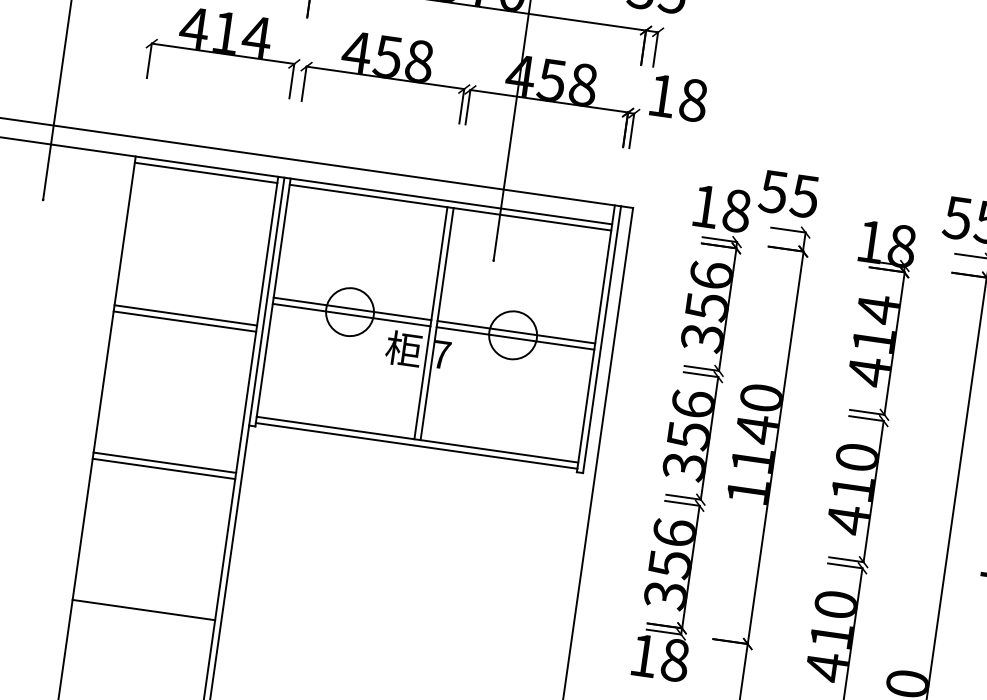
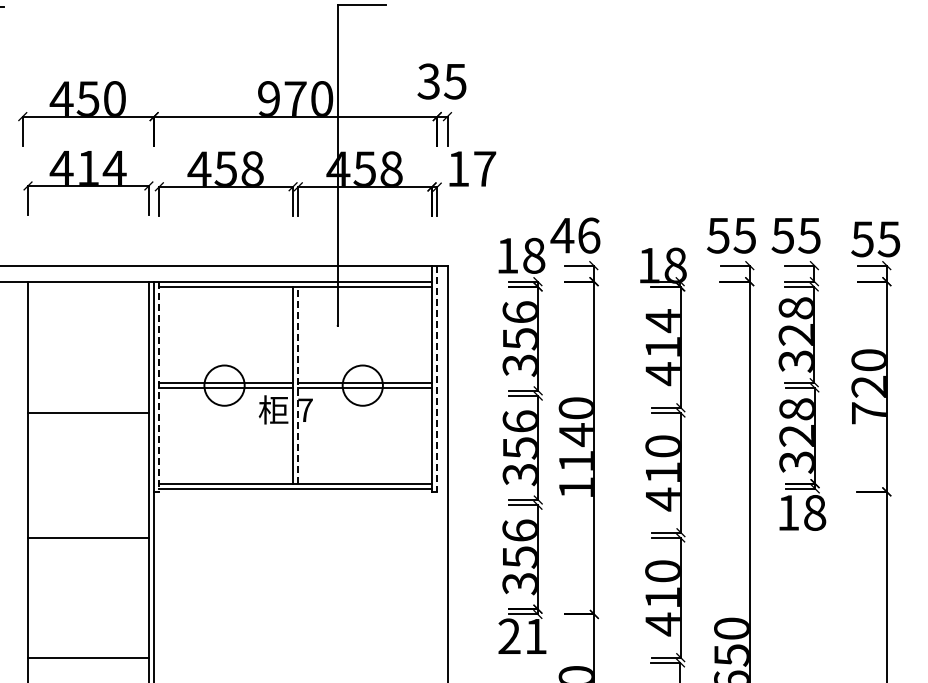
text: (694, 101) -> (485, 169), 18 -> 17
line: (206, 172) -> (88, 286), removed
text: (789, 193) -> (575, 235), 55 -> 46
line: (273, 303) -> (159, 387), solid -> dashed
line: (185, 315) -> (88, 407), removed
line: (437, 323) -> (298, 384), solid -> dashed
line: (602, 340) -> (437, 379), solid -> dashed
line: (164, 462) -> (88, 532), removed
text: (659, 657) -> (522, 636), 18 -> 21

